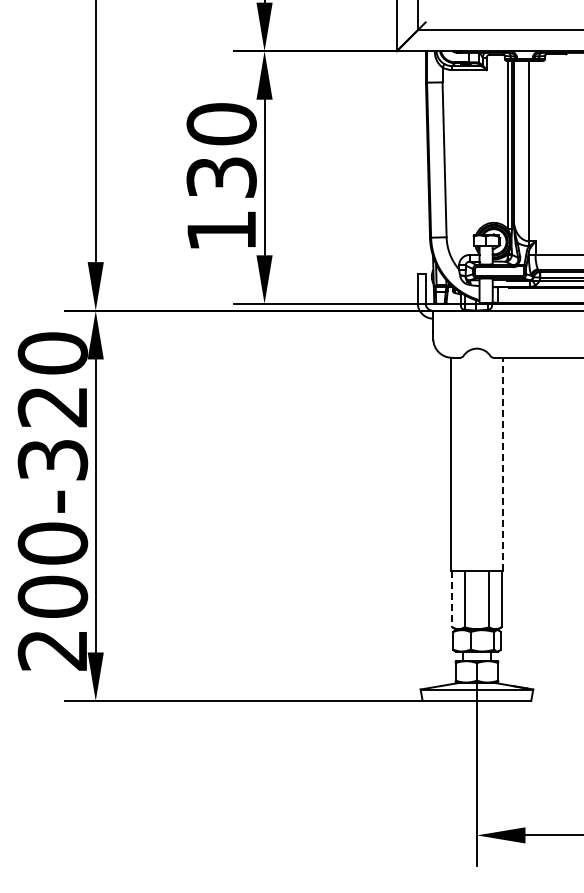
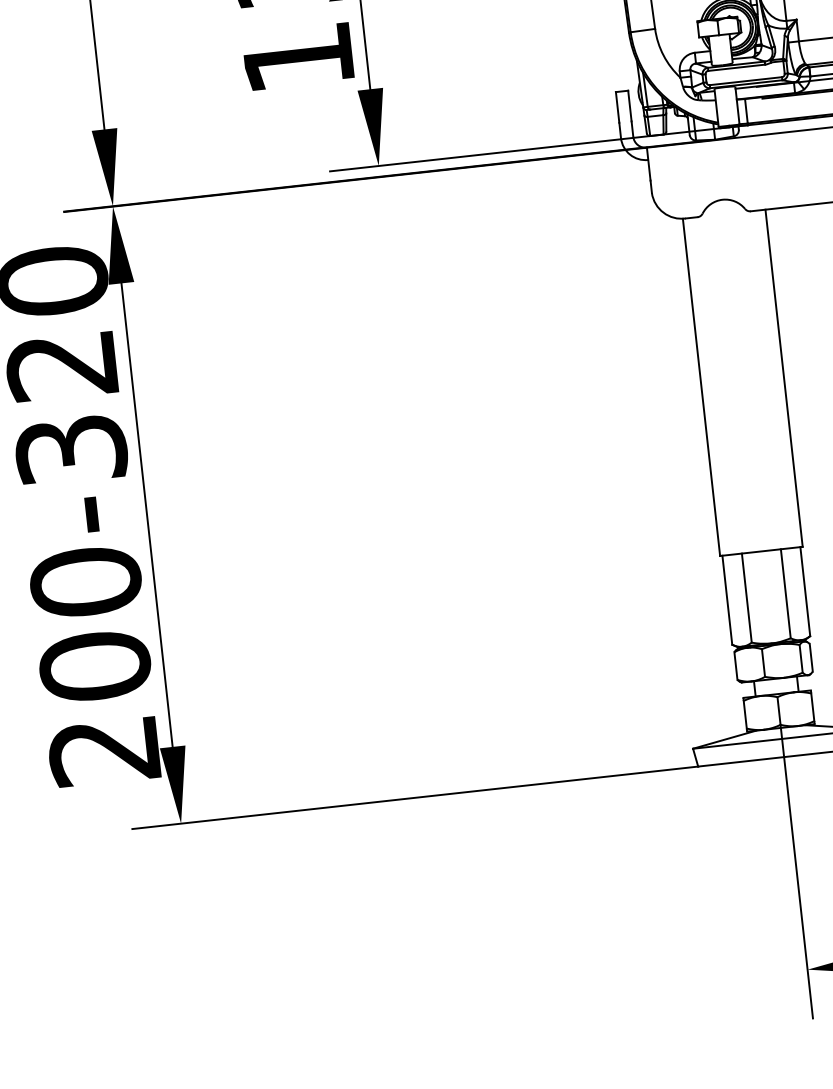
line: (503, 464) -> (784, 378), dashed -> solid
line: (452, 599) -> (727, 600), dashed -> solid

